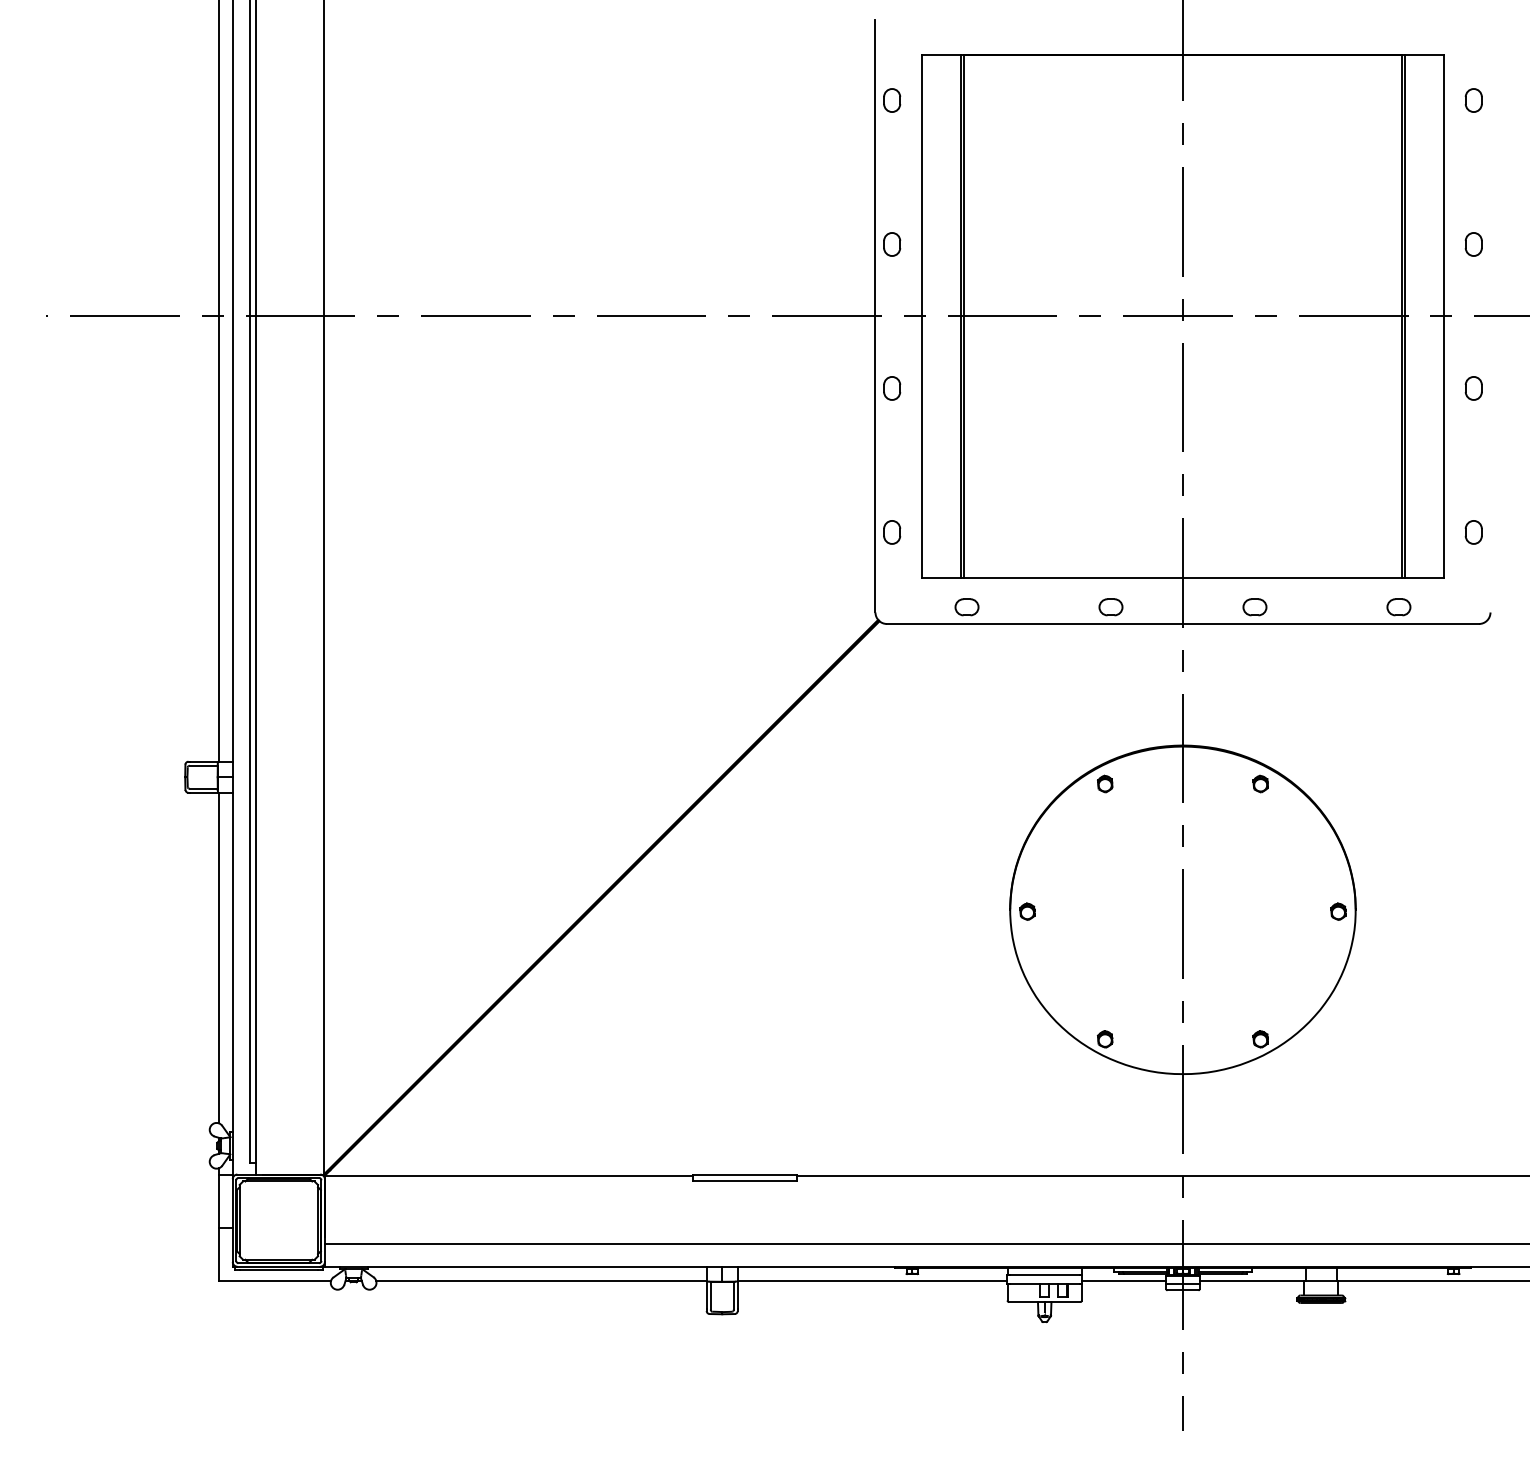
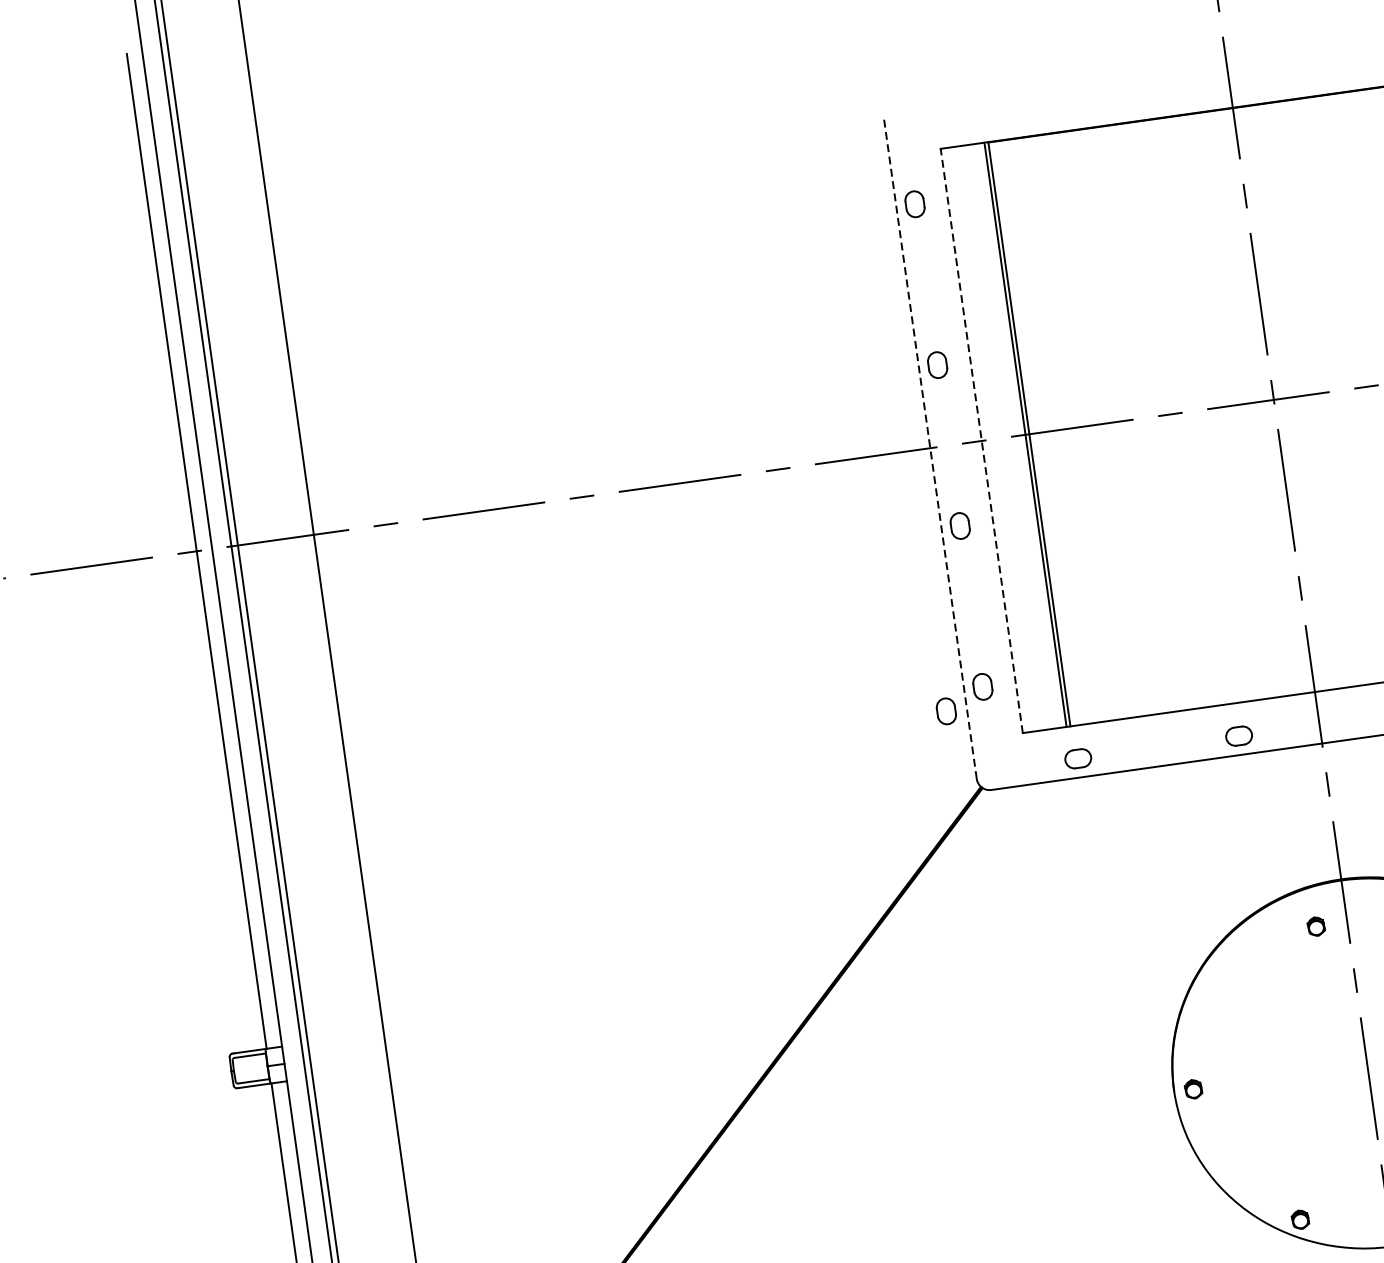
line: (875, 315) -> (930, 447), solid -> dashed
line: (921, 315) -> (981, 439), solid -> dashed
part: (857, 549) -> (946, 711), added
part: (1105, 783) -> (1316, 926), moved

